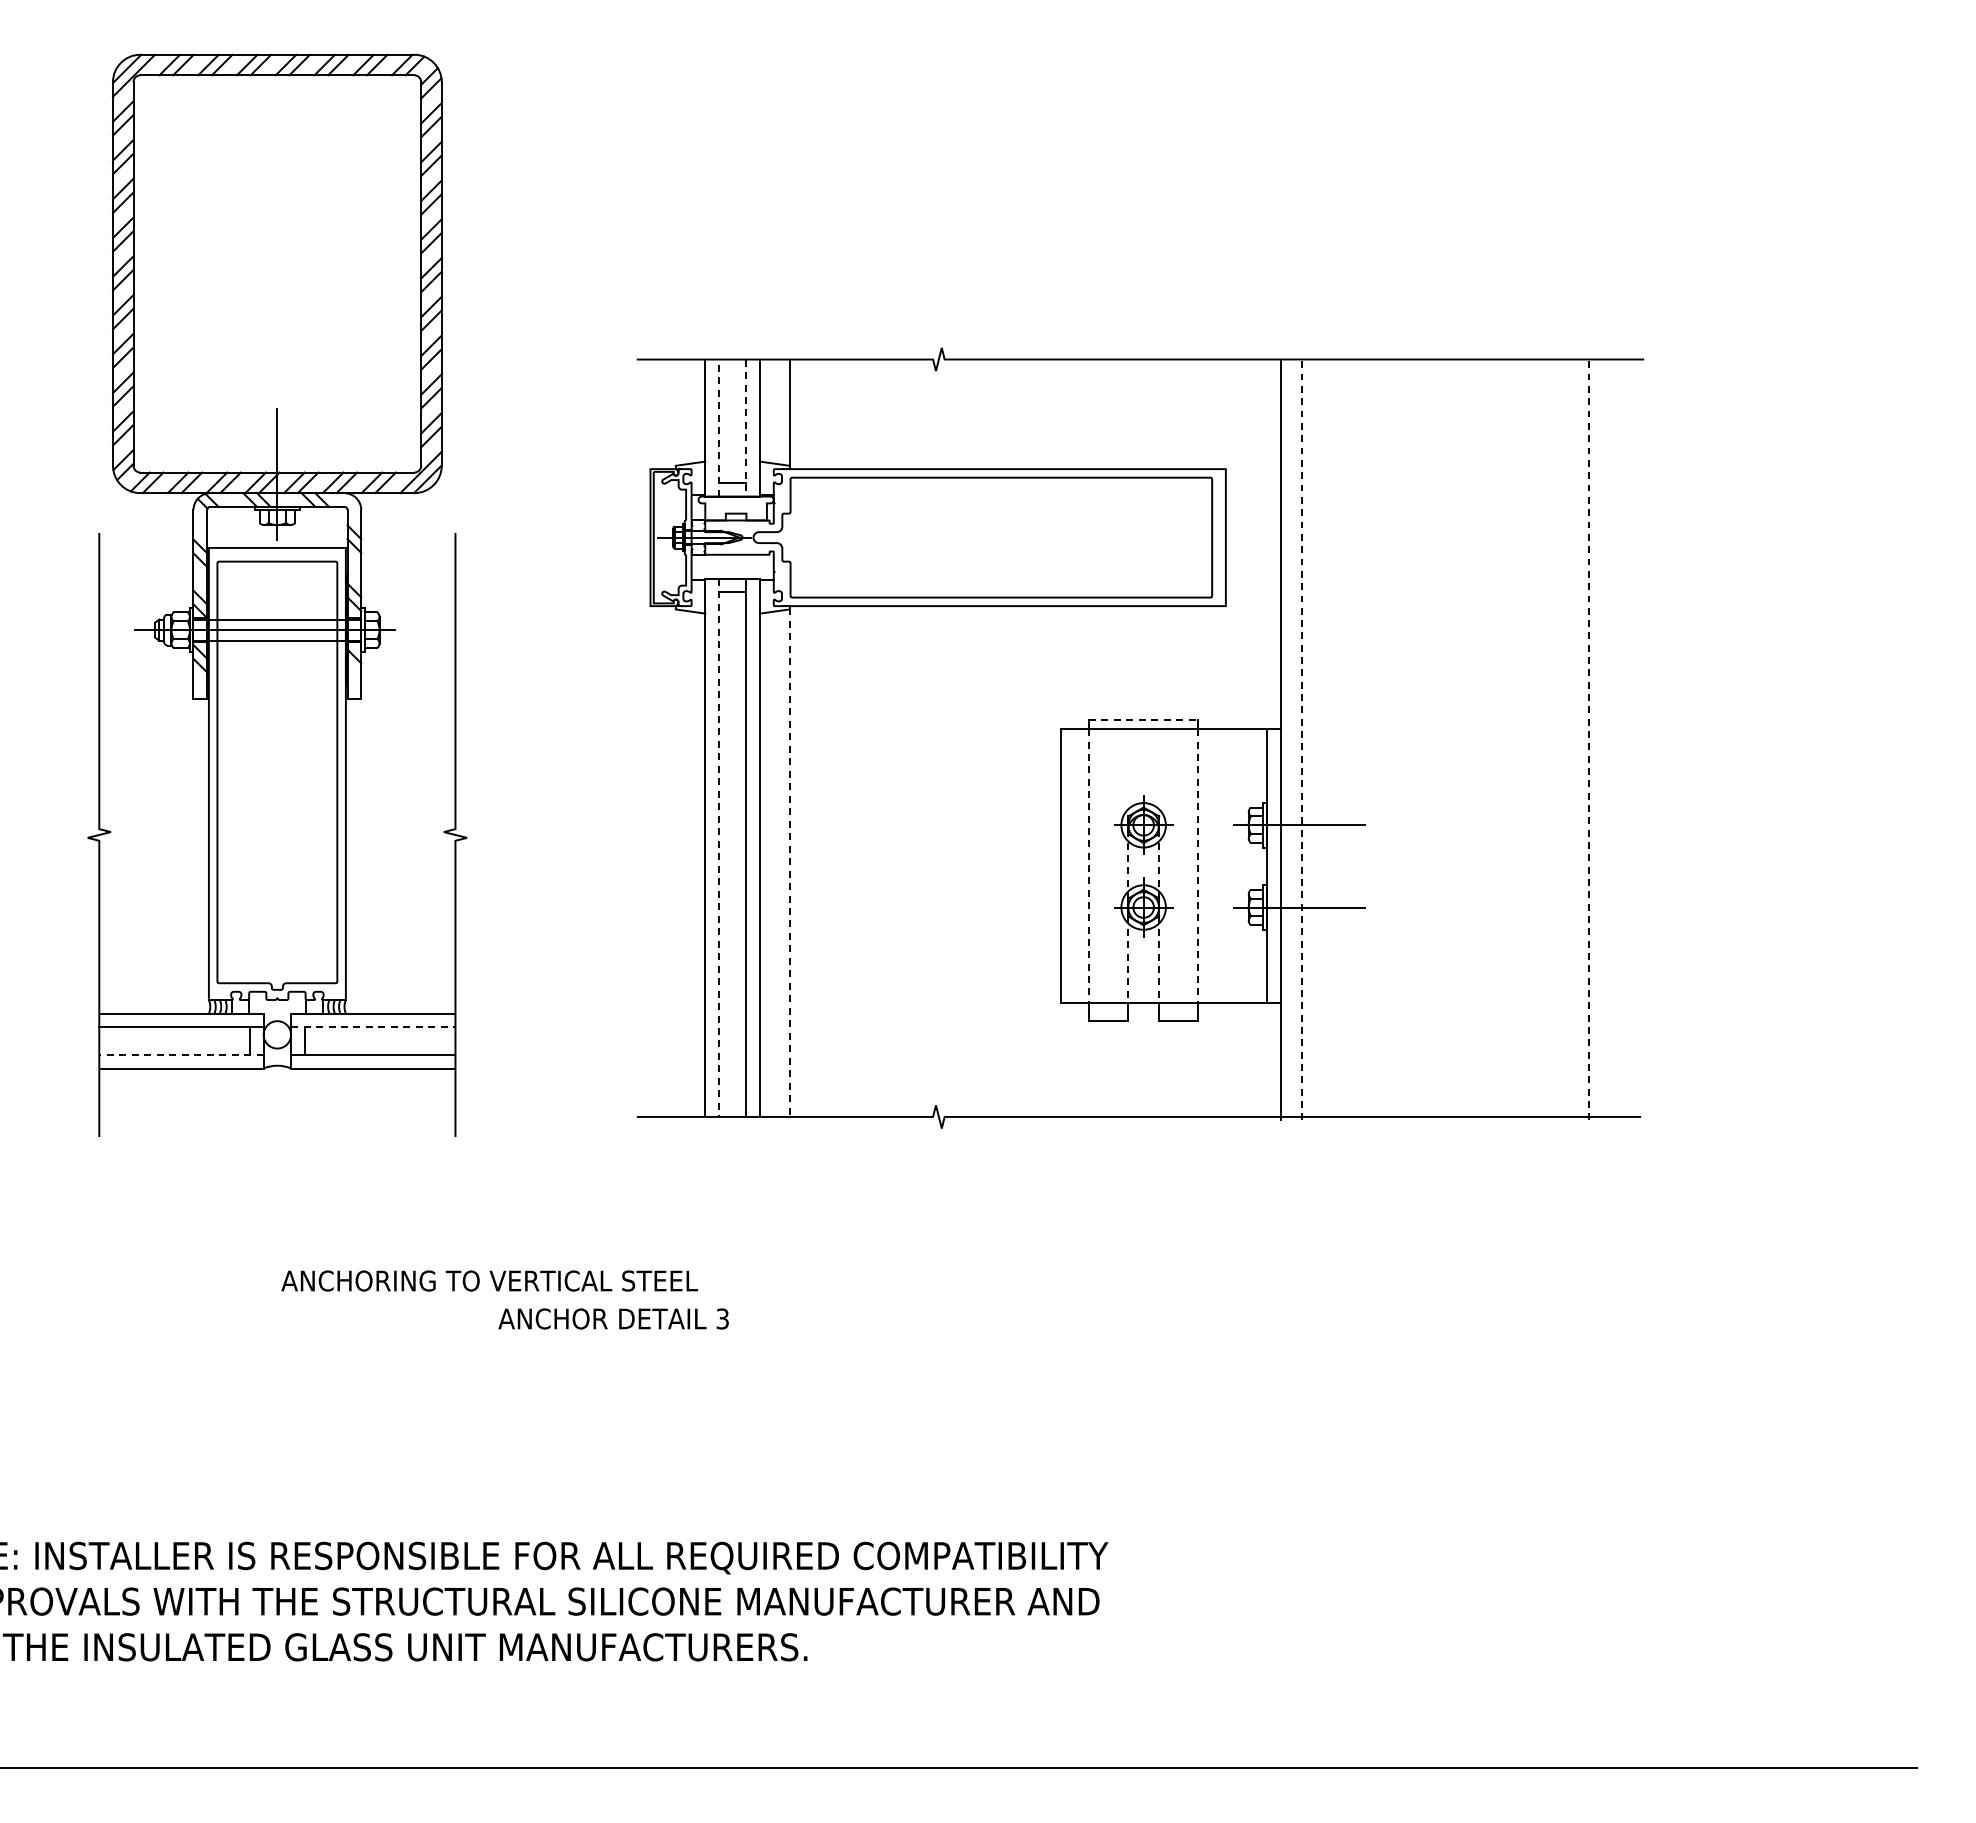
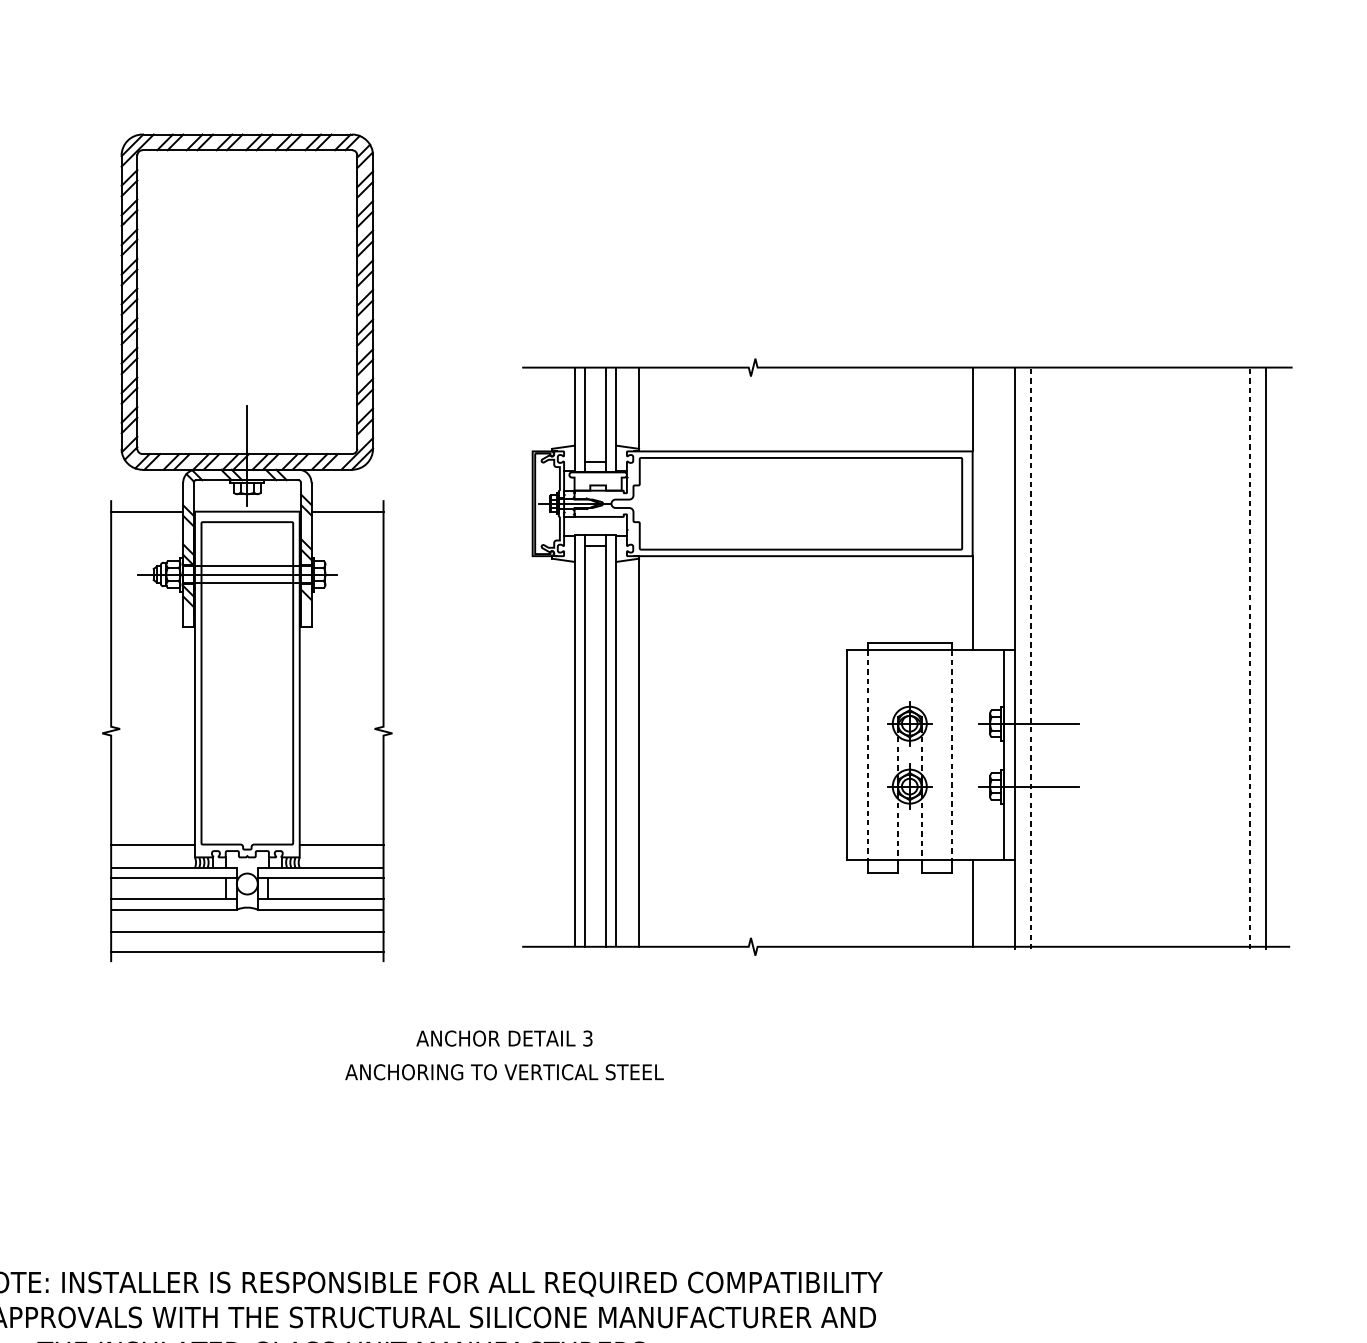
line: (1225, 414) -> (972, 409), added
line: (718, 427) -> (584, 419), dashed -> solid
line: (746, 428) -> (606, 420), dashed -> solid
line: (146, 547) -> (147, 511), added
line: (408, 547) -> (347, 511), added
line: (1225, 667) -> (972, 603), added
line: (1143, 720) -> (909, 643), dashed -> solid
line: (1609, 740) -> (1266, 658), added
line: (718, 848) -> (584, 741), dashed -> solid
line: (789, 863) -> (638, 752), dashed -> solid
line: (153, 984) -> (152, 845), added
line: (400, 984) -> (341, 845), added
line: (373, 1027) -> (320, 878), dashed -> solid
line: (180, 1054) -> (173, 899), dashed -> solid
line: (1225, 1059) -> (972, 902), added
line: (277, 1098) -> (247, 932), added
line: (277, 1123) -> (247, 951), added
text: (489, 1280) -> (504, 1071), moved
text: (613, 1318) -> (504, 1038), moved

